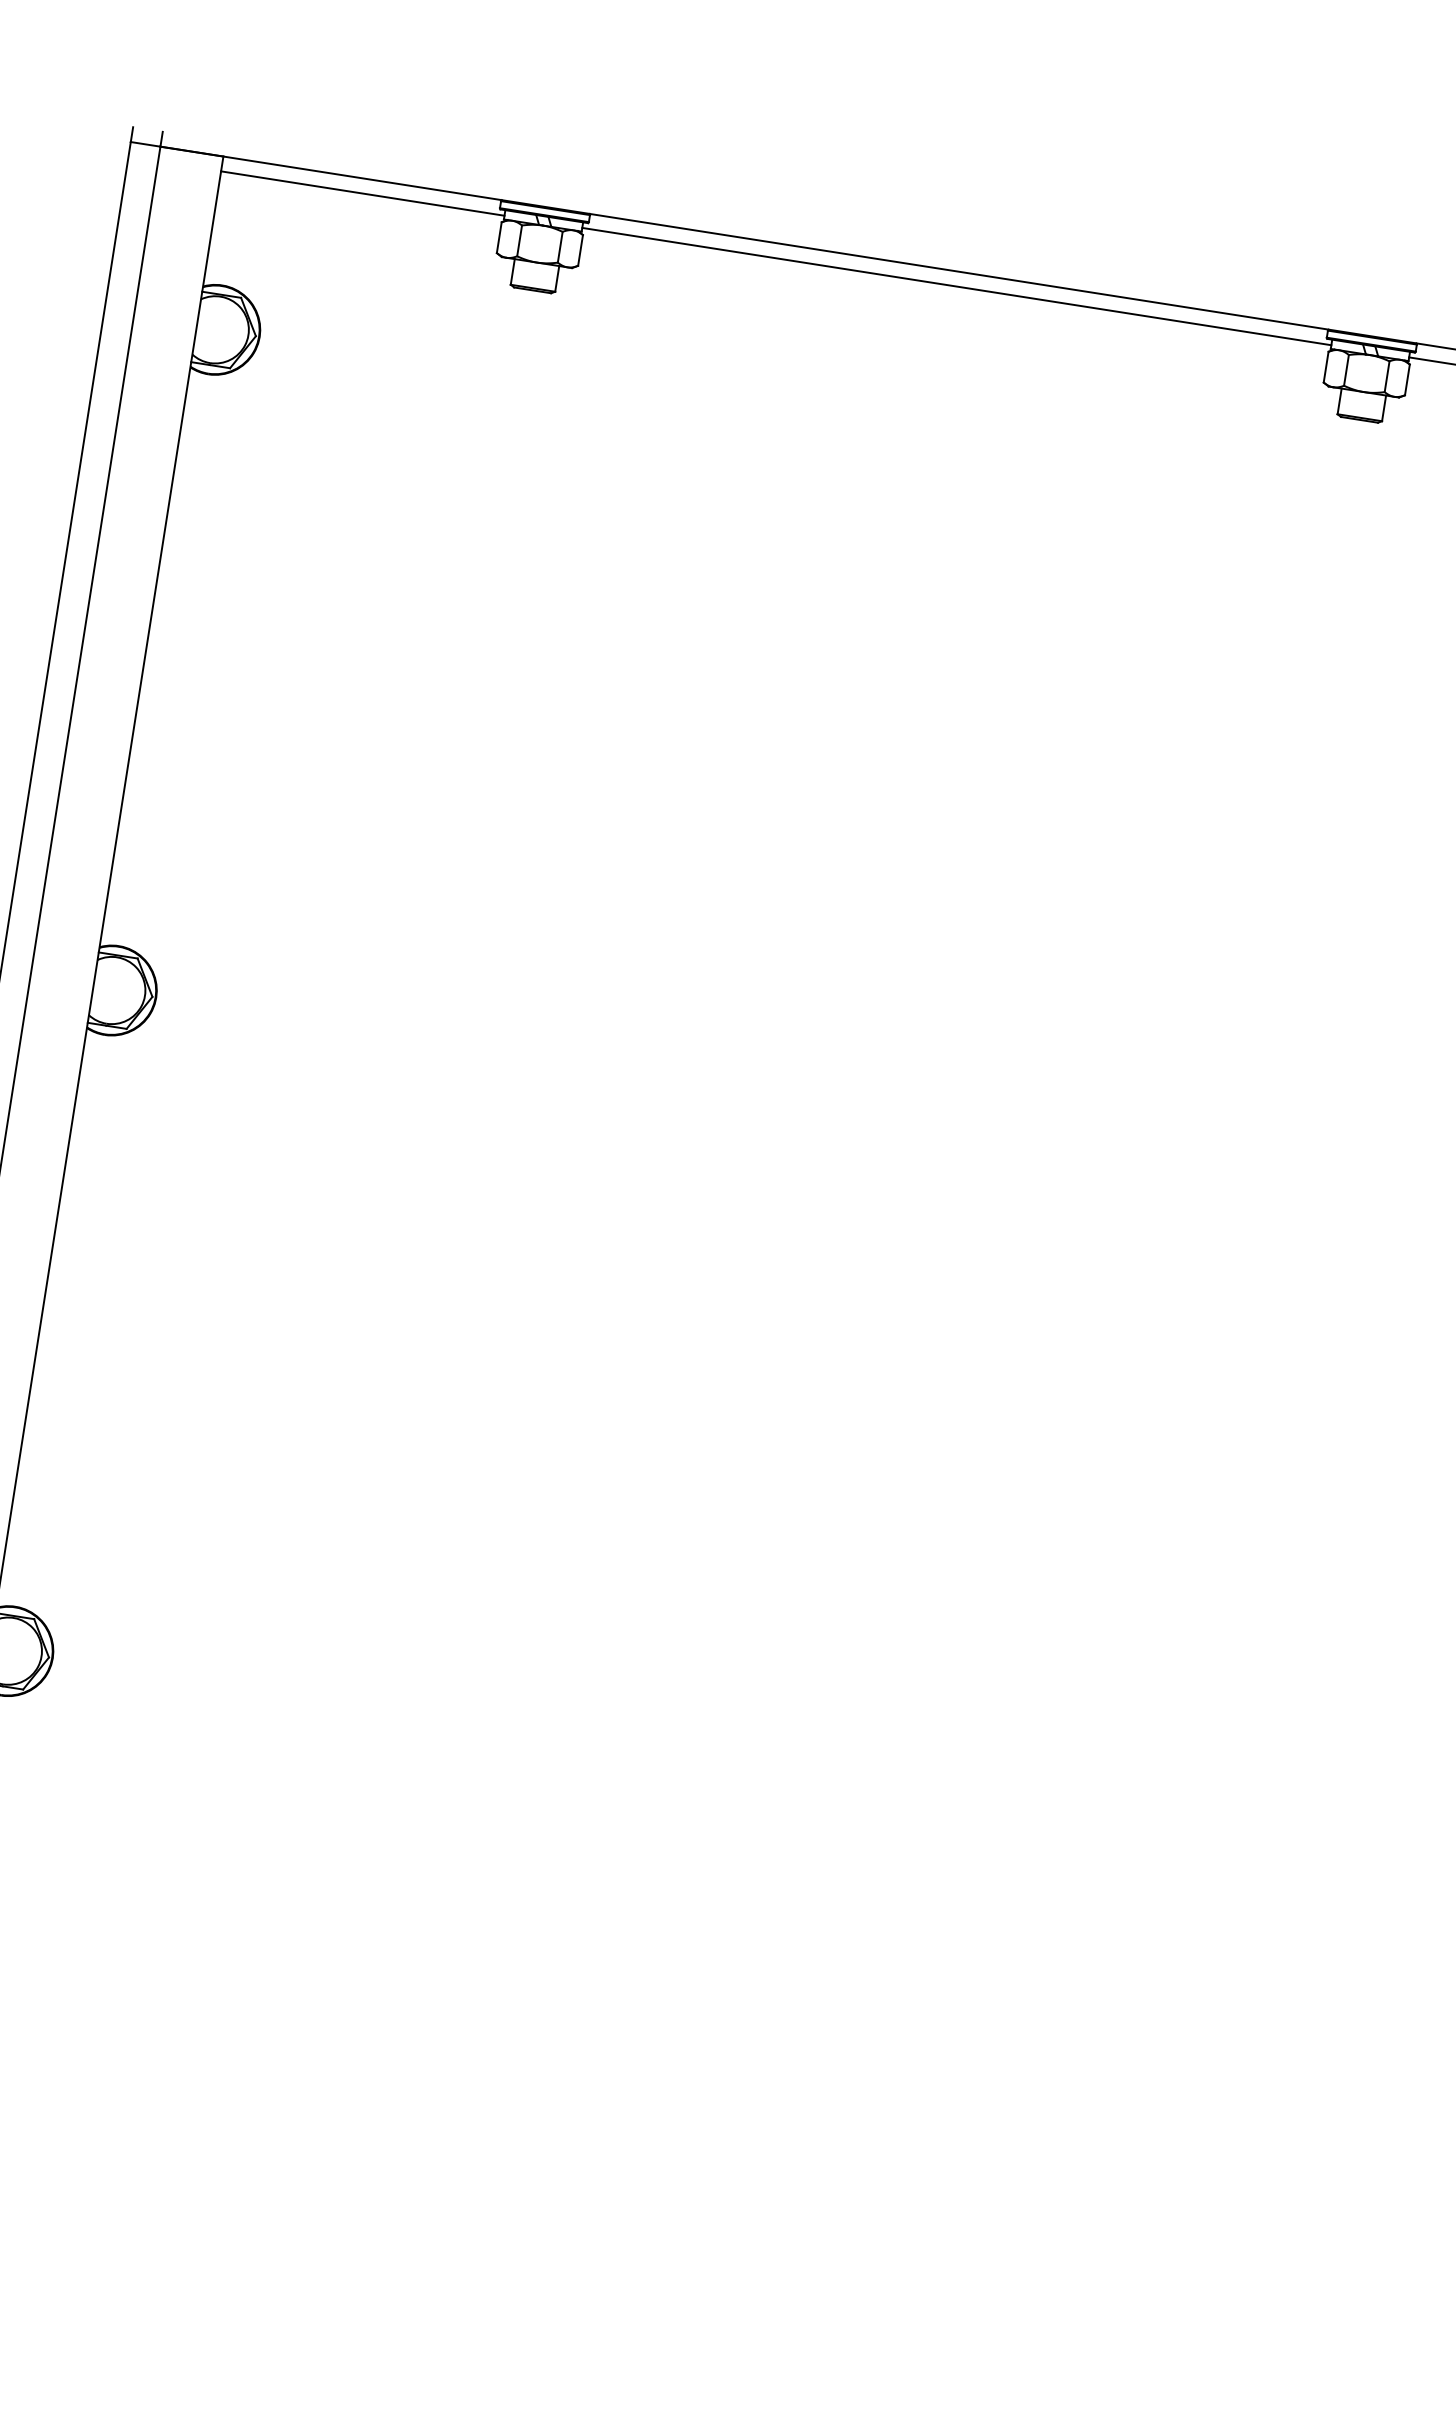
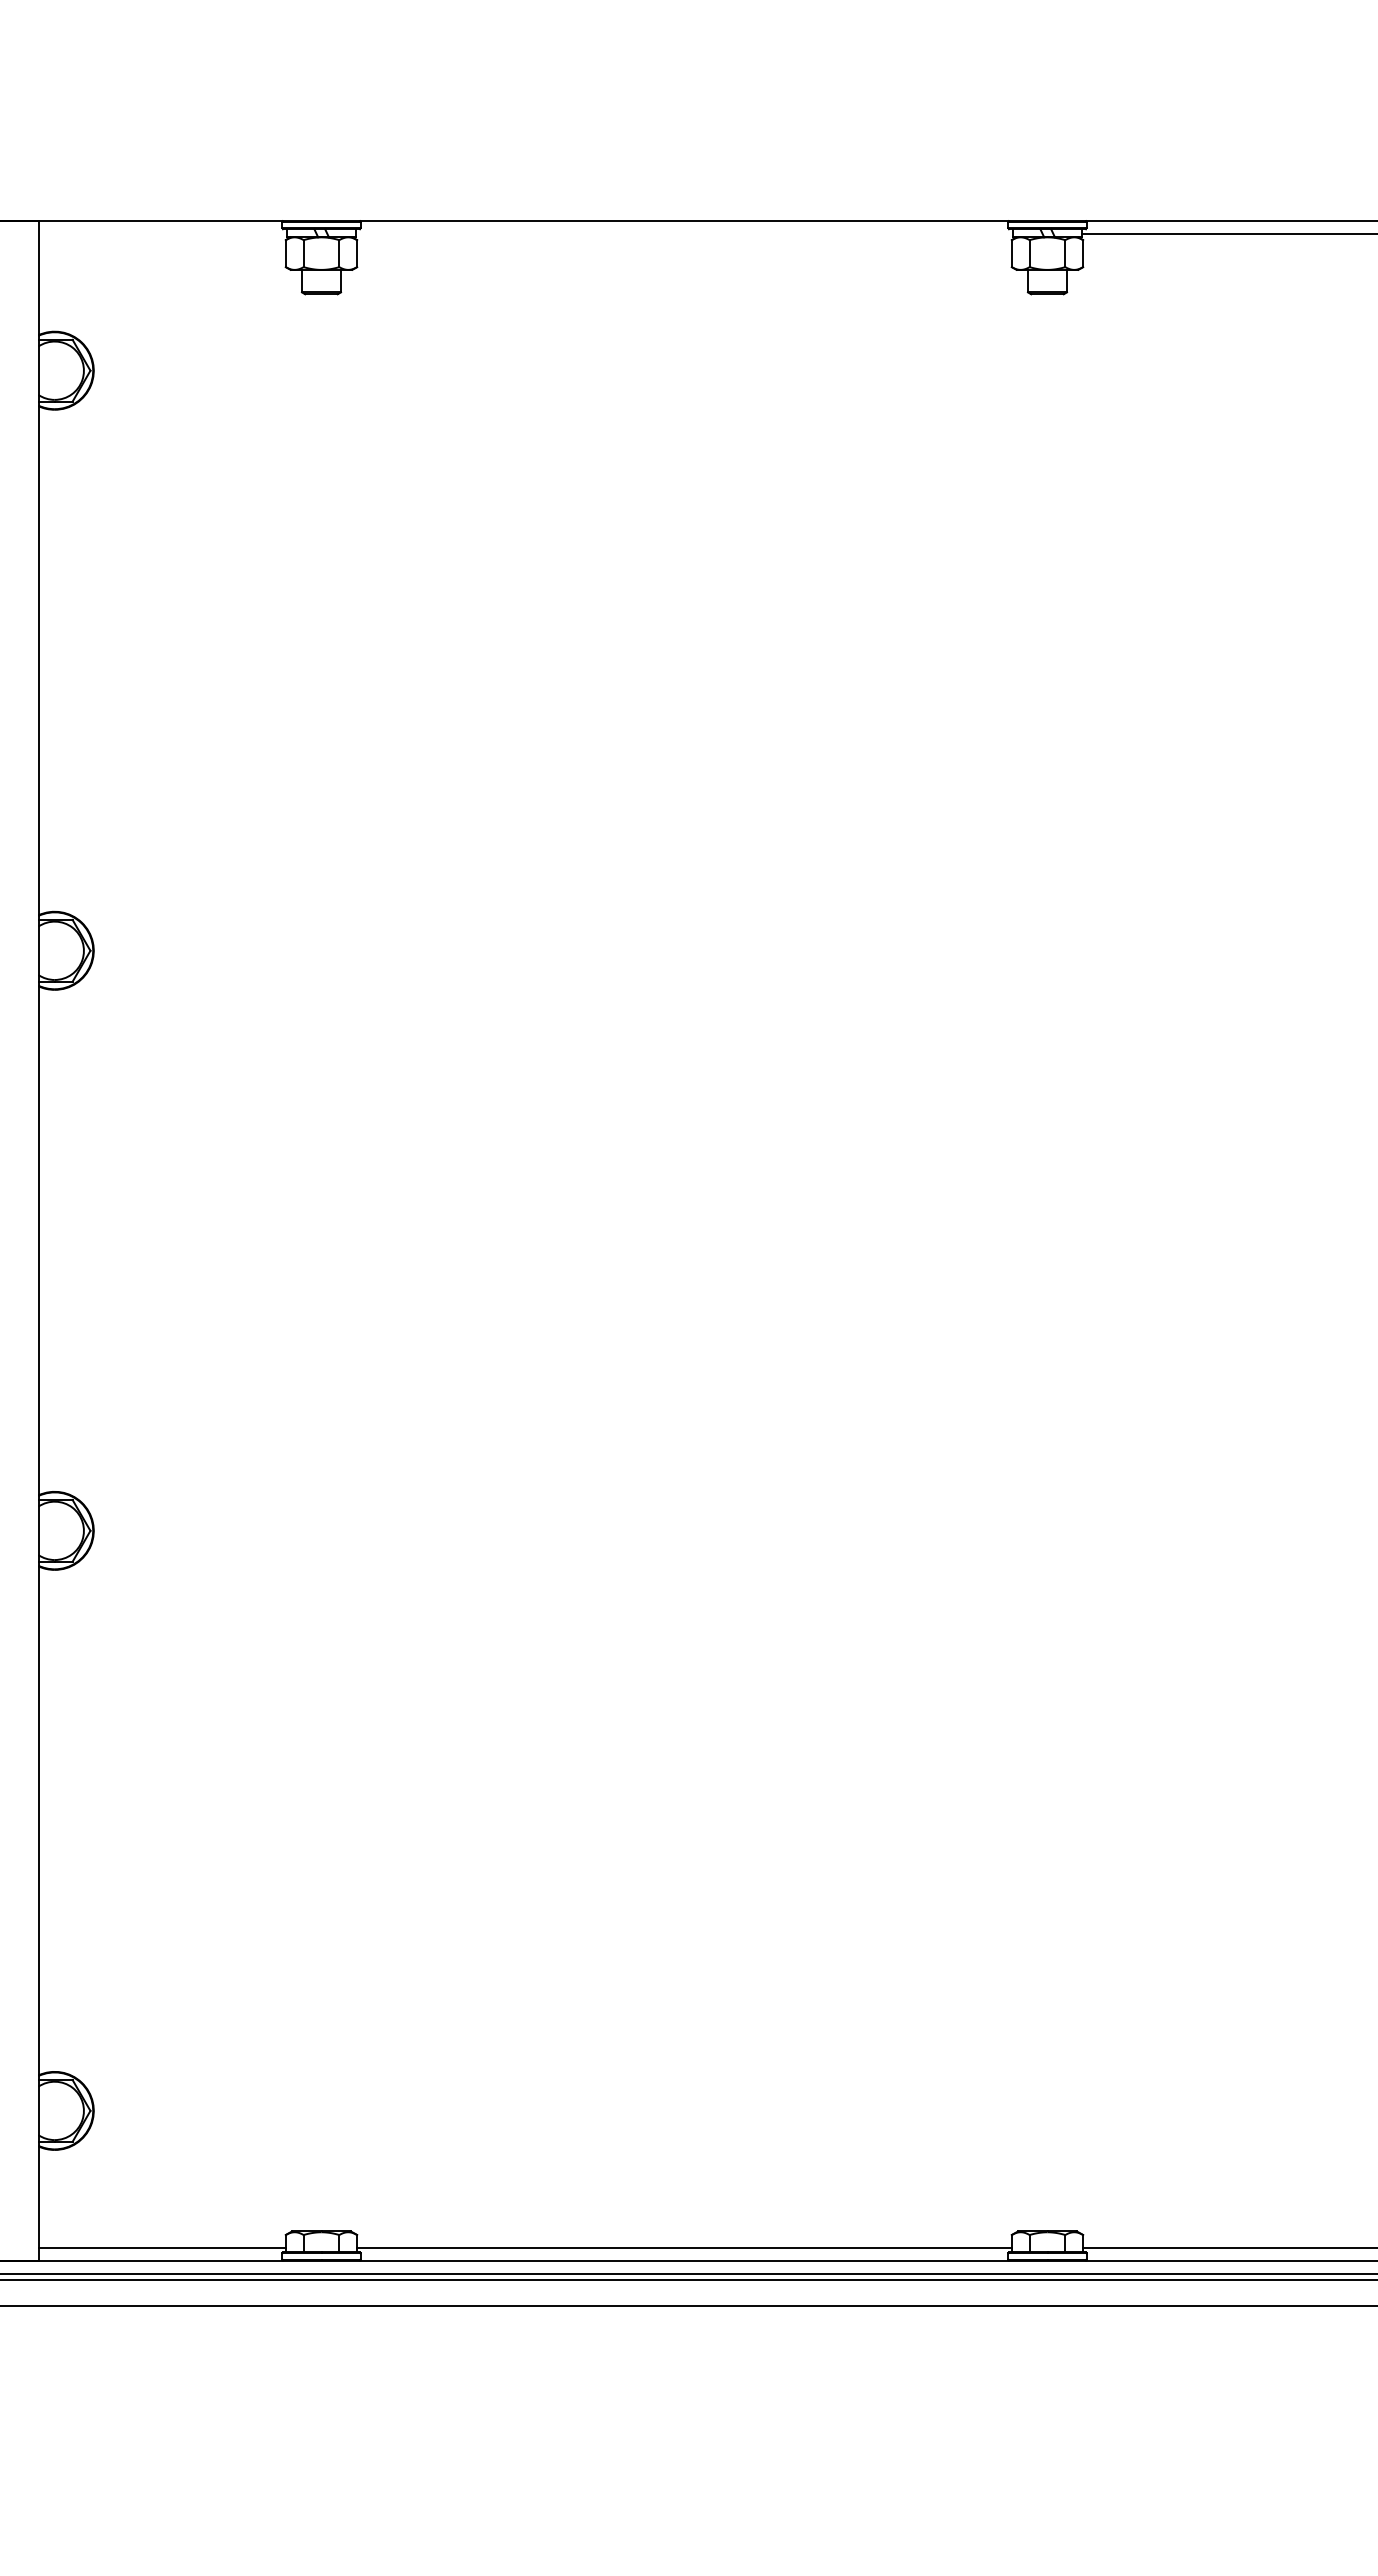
line: (362, 193) -> (162, 234), removed
line: (956, 287) -> (684, 234), removed

